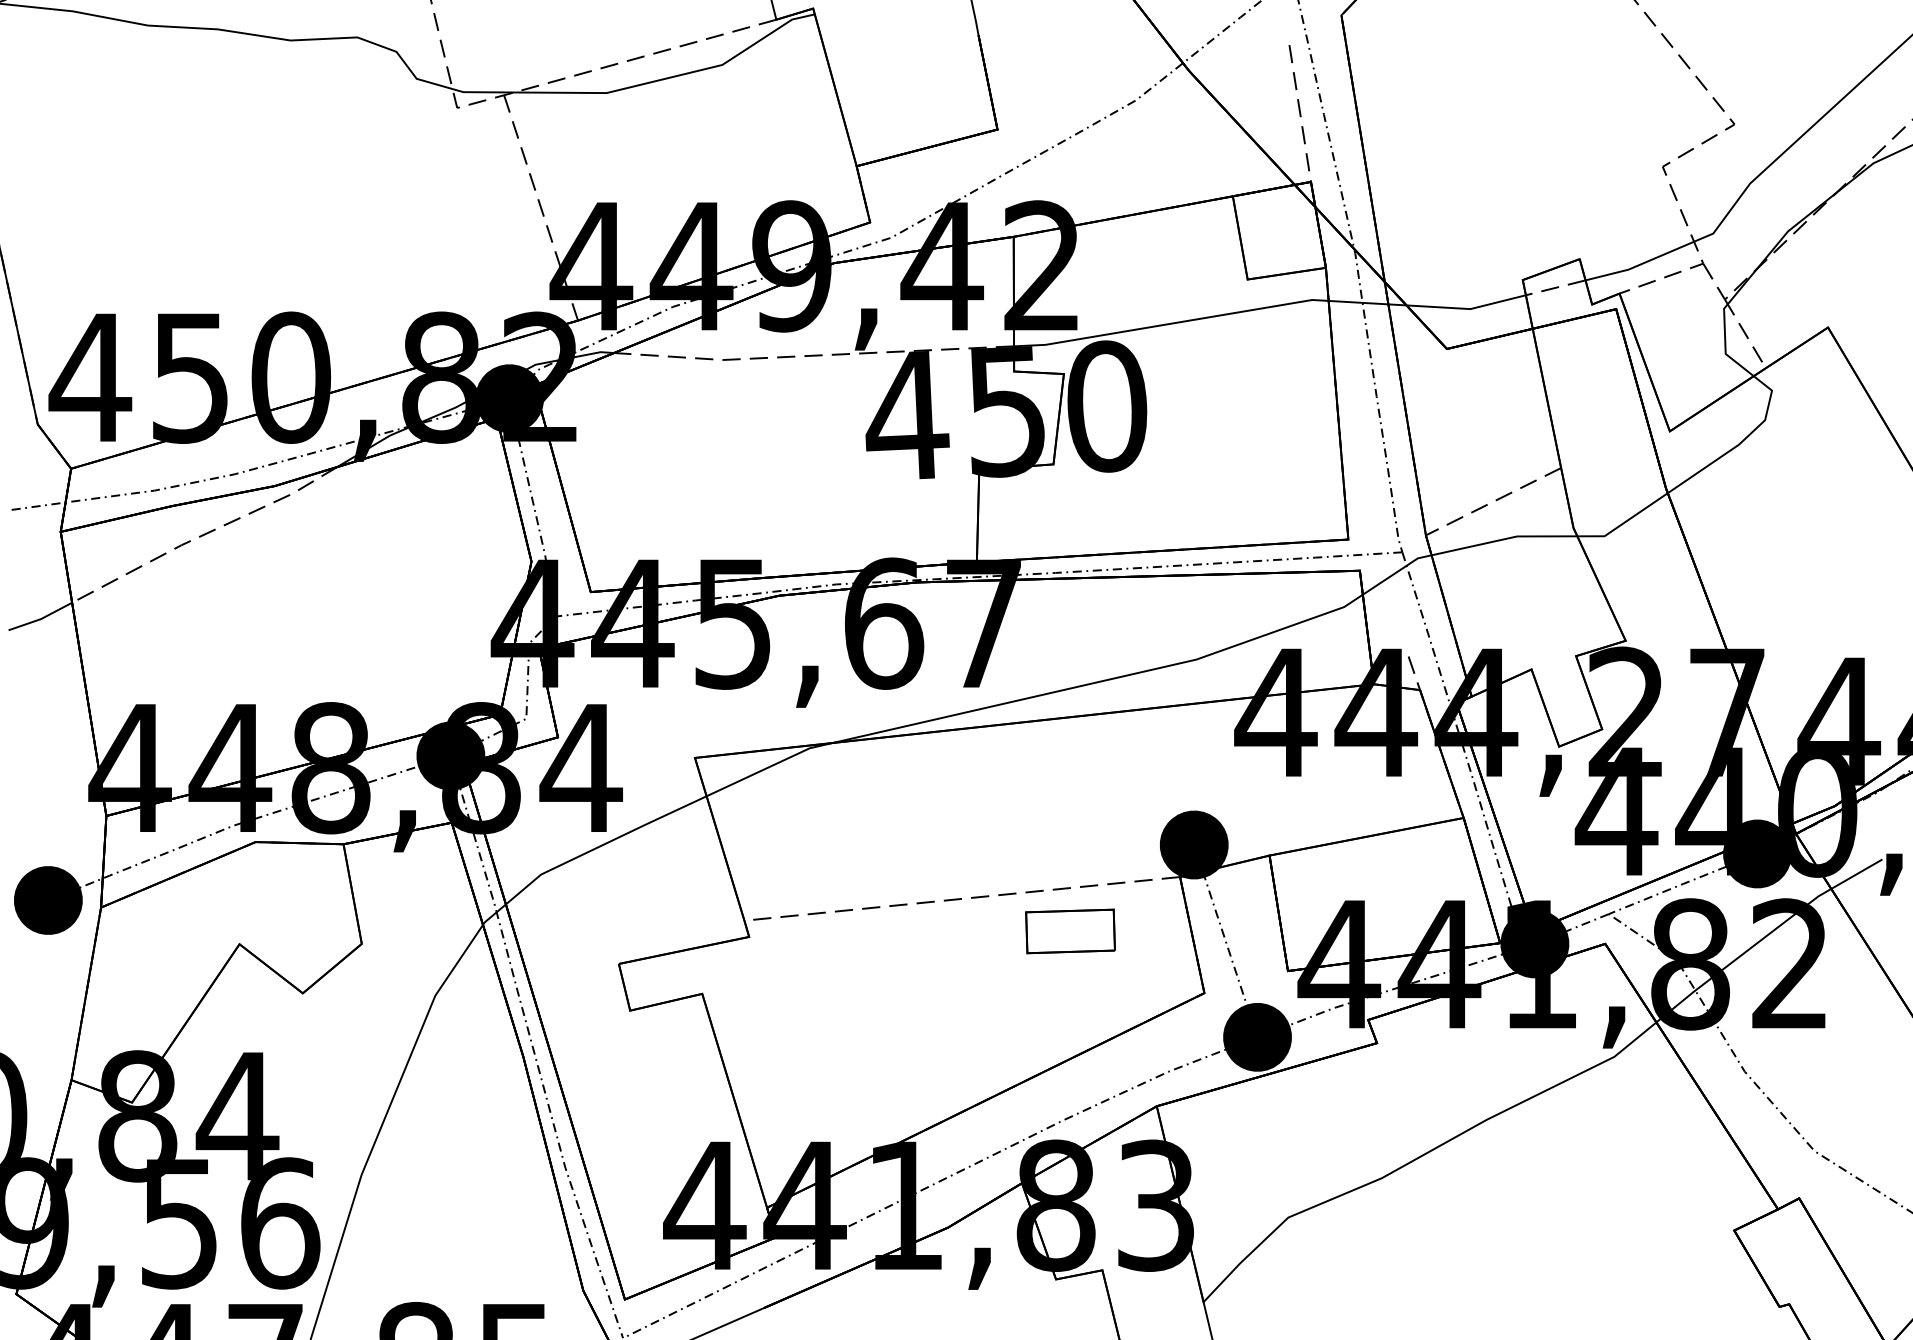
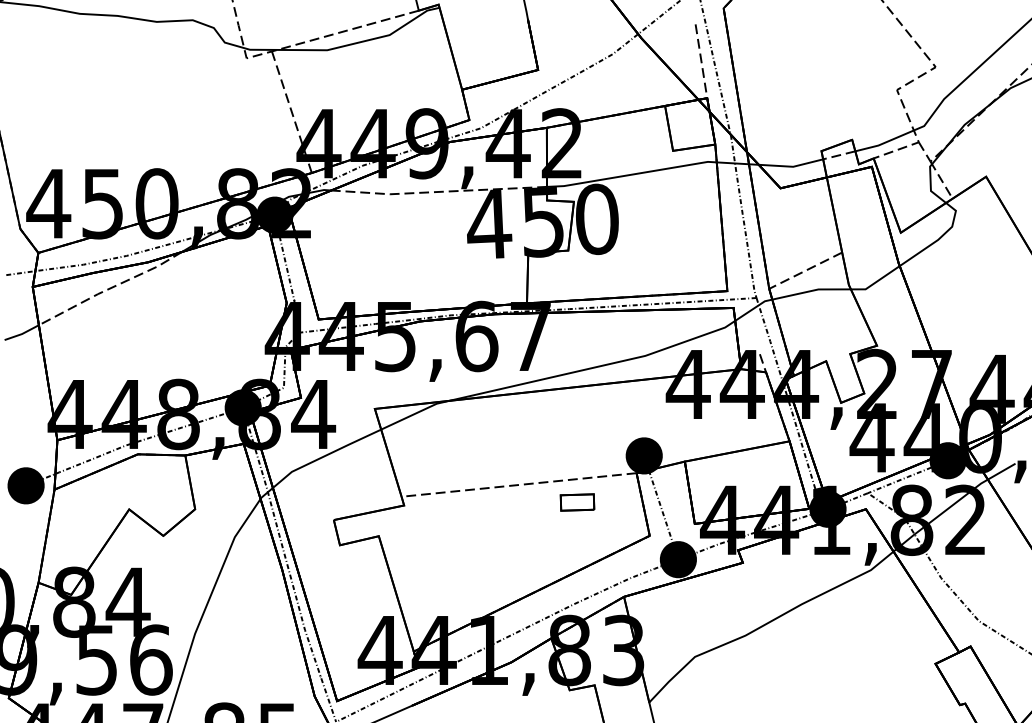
part: (1070, 931) -> (577, 502), size x0.7

